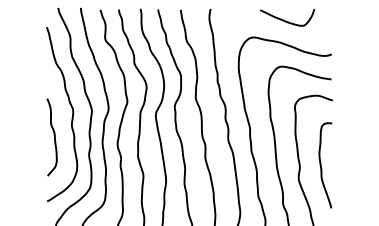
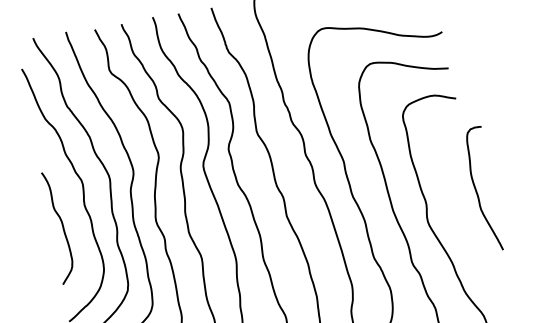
curve: (321, 165) -> (477, 190), moved

